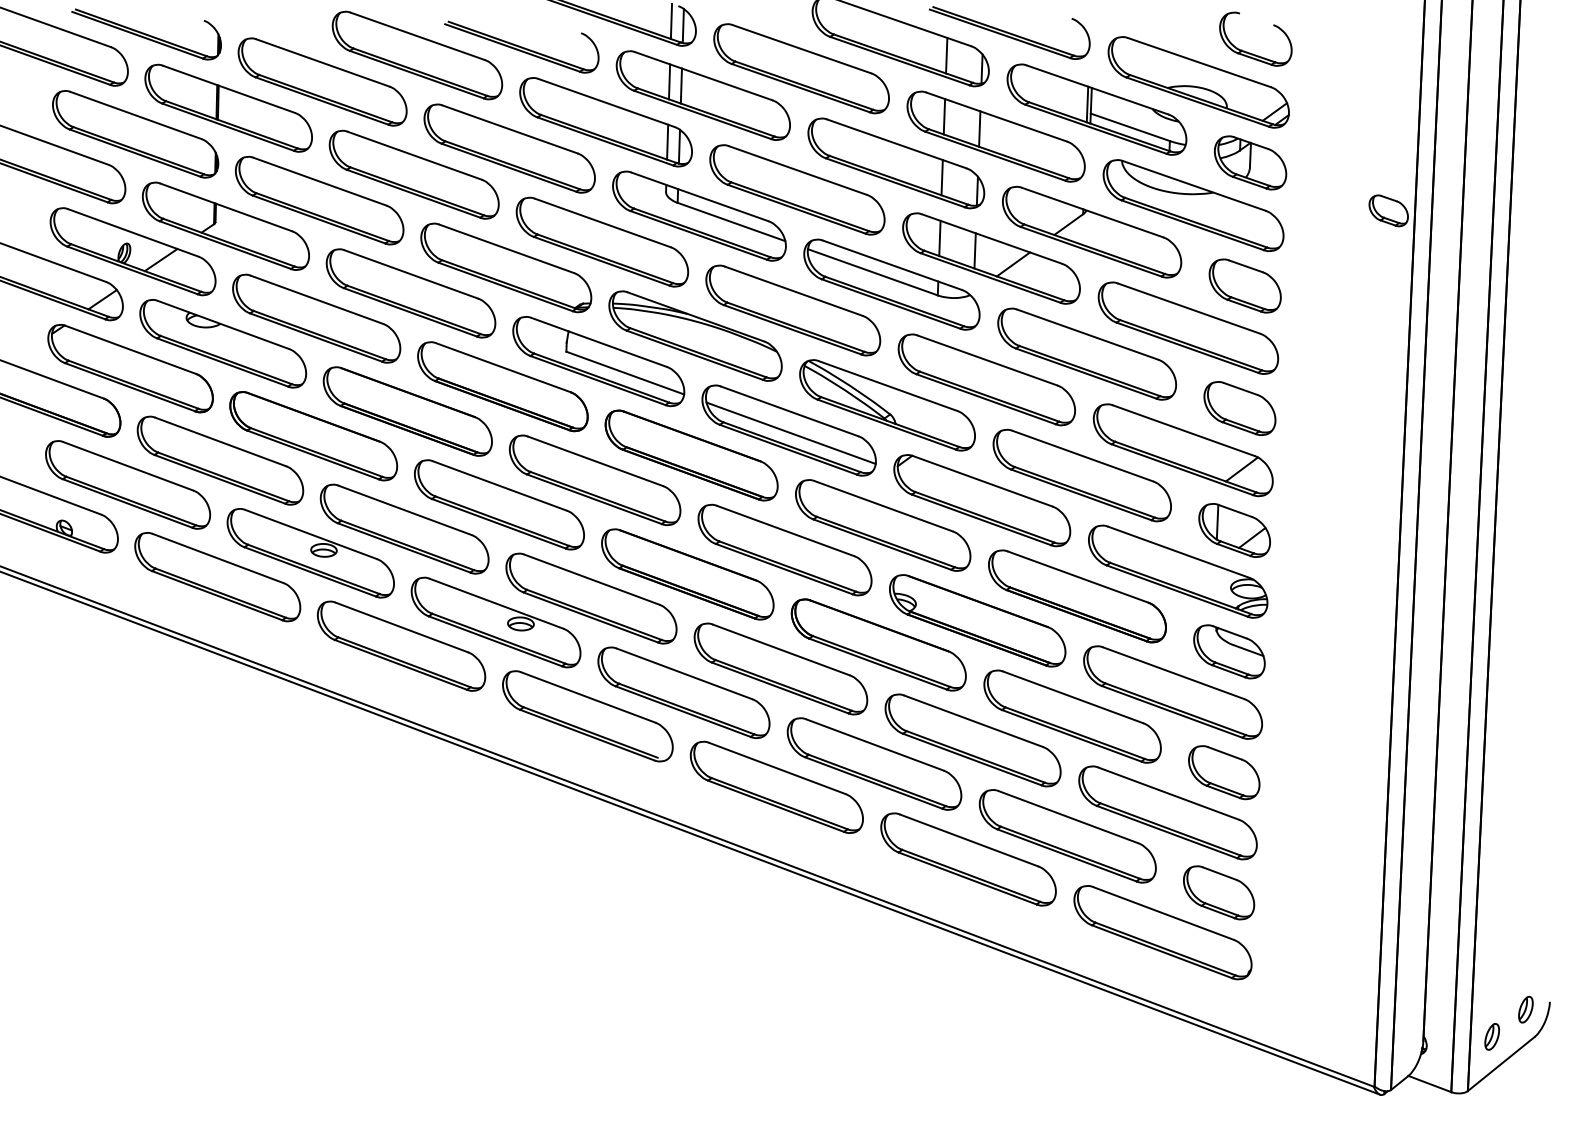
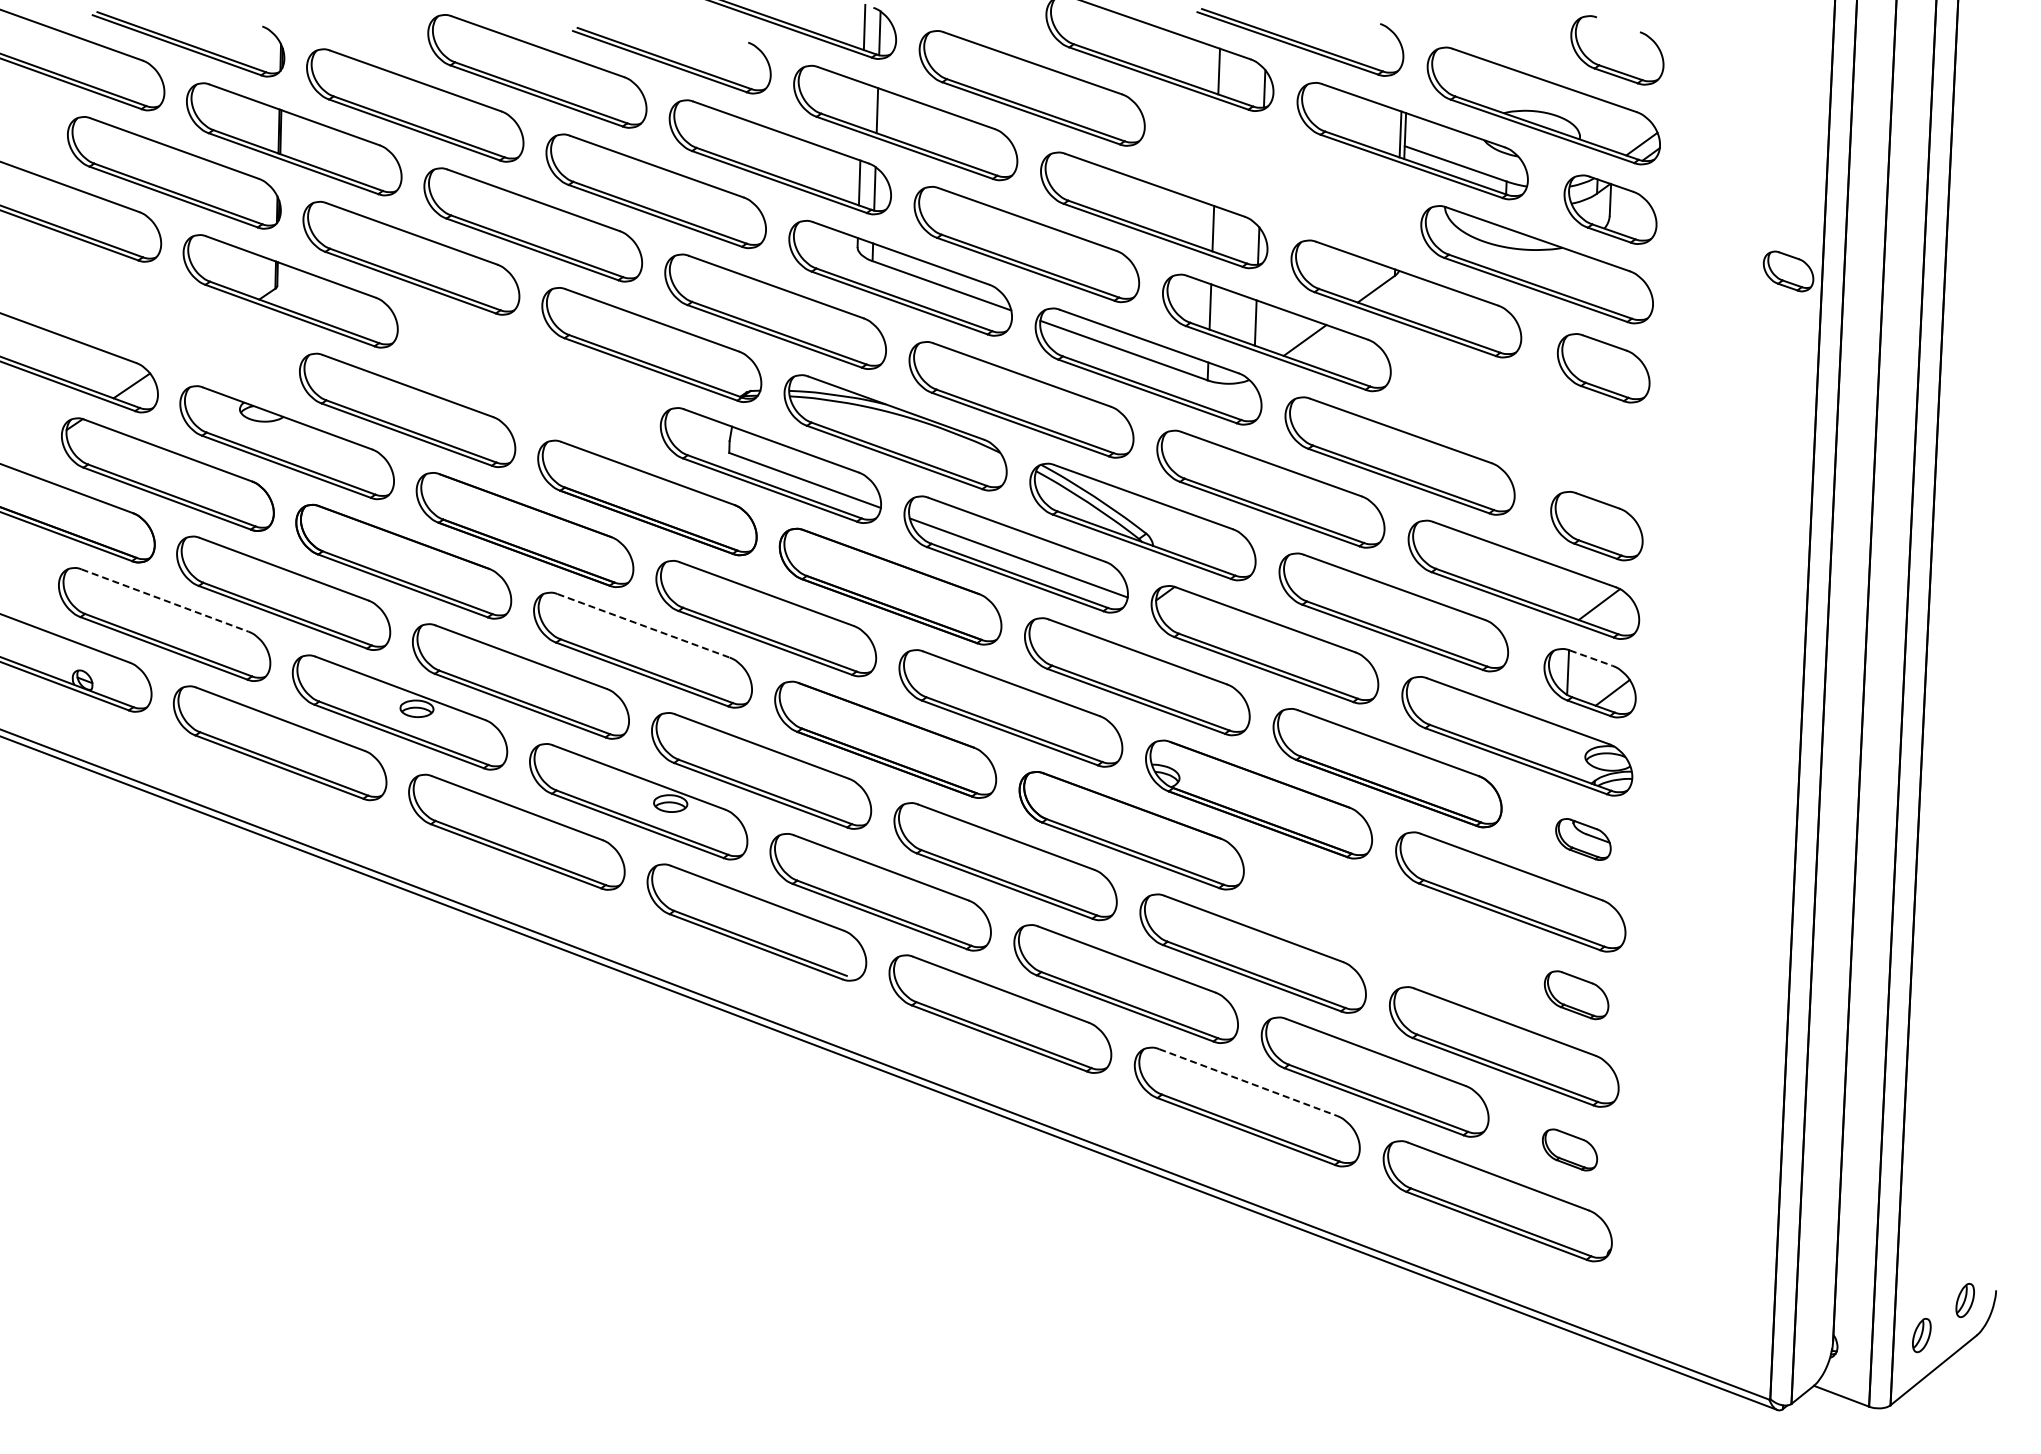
line: (669, 81) -> (861, 104), removed
part: (995, 136) -> (1282, 175), removed
part: (133, 252) -> (171, 324), removed
part: (410, 293) -> (528, 377), removed
part: (1188, 328) -> (1530, 422), removed
line: (128, 466) -> (165, 600), solid -> dashed
line: (499, 485) -> (643, 625), solid -> dashed
line: (1235, 511) -> (1591, 658), solid -> dashed
part: (1229, 651) -> (1583, 839), size x0.6
part: (1071, 716) -> (1380, 922), removed
part: (1224, 772) -> (1576, 995), size x0.7
line: (969, 840) -> (1248, 1082), solid -> dashed
part: (1218, 892) -> (1569, 1149), size x0.6

